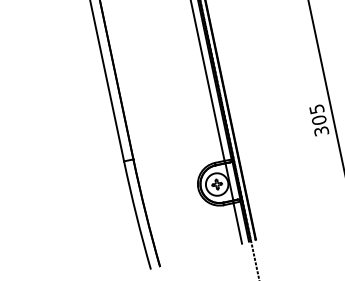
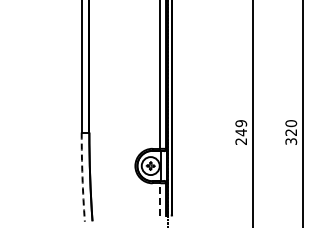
text: (319, 120) -> (241, 132), 305 -> 249
arc: (136, 216) -> (82, 177), solid -> dashed
line: (237, 222) -> (160, 199), solid -> dashed

